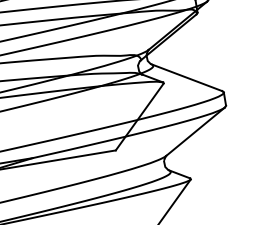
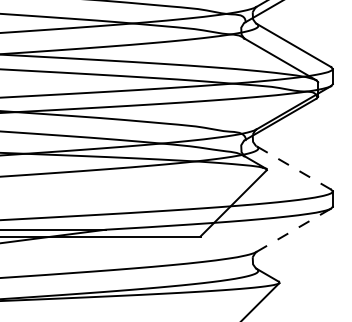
line: (186, 77) -> (293, 167), solid -> dashed
line: (196, 131) -> (294, 230), solid -> dashed

